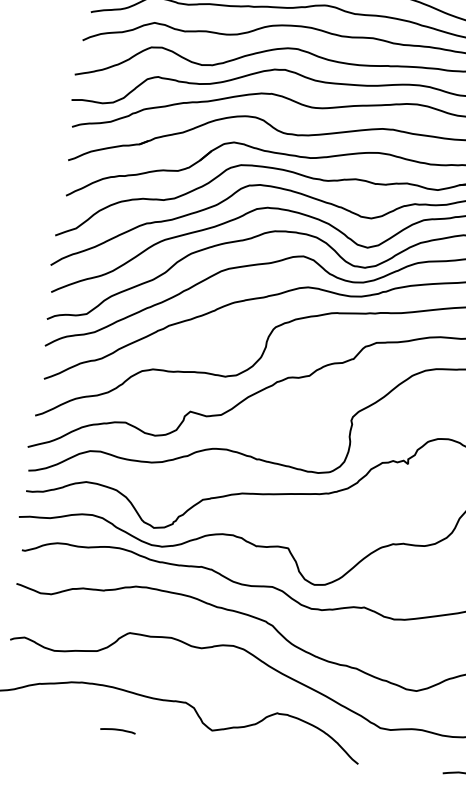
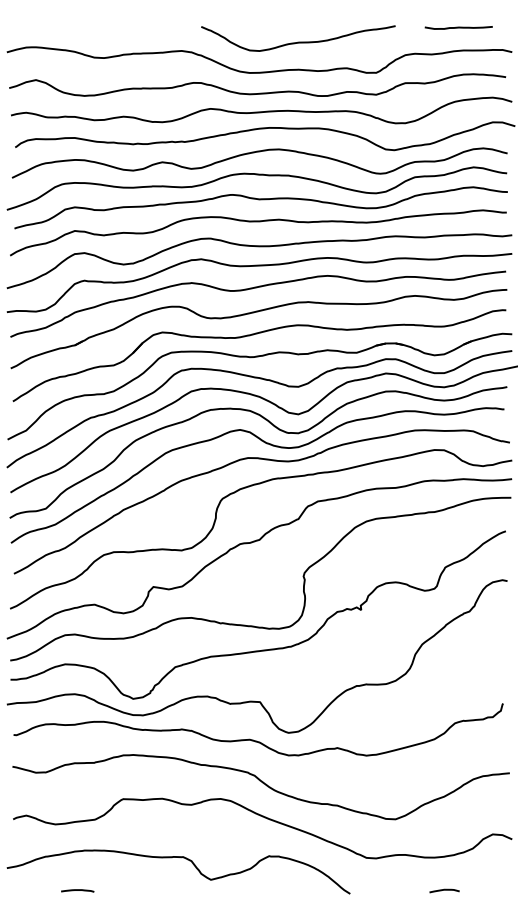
line: (117, 730) -> (77, 890), moved

